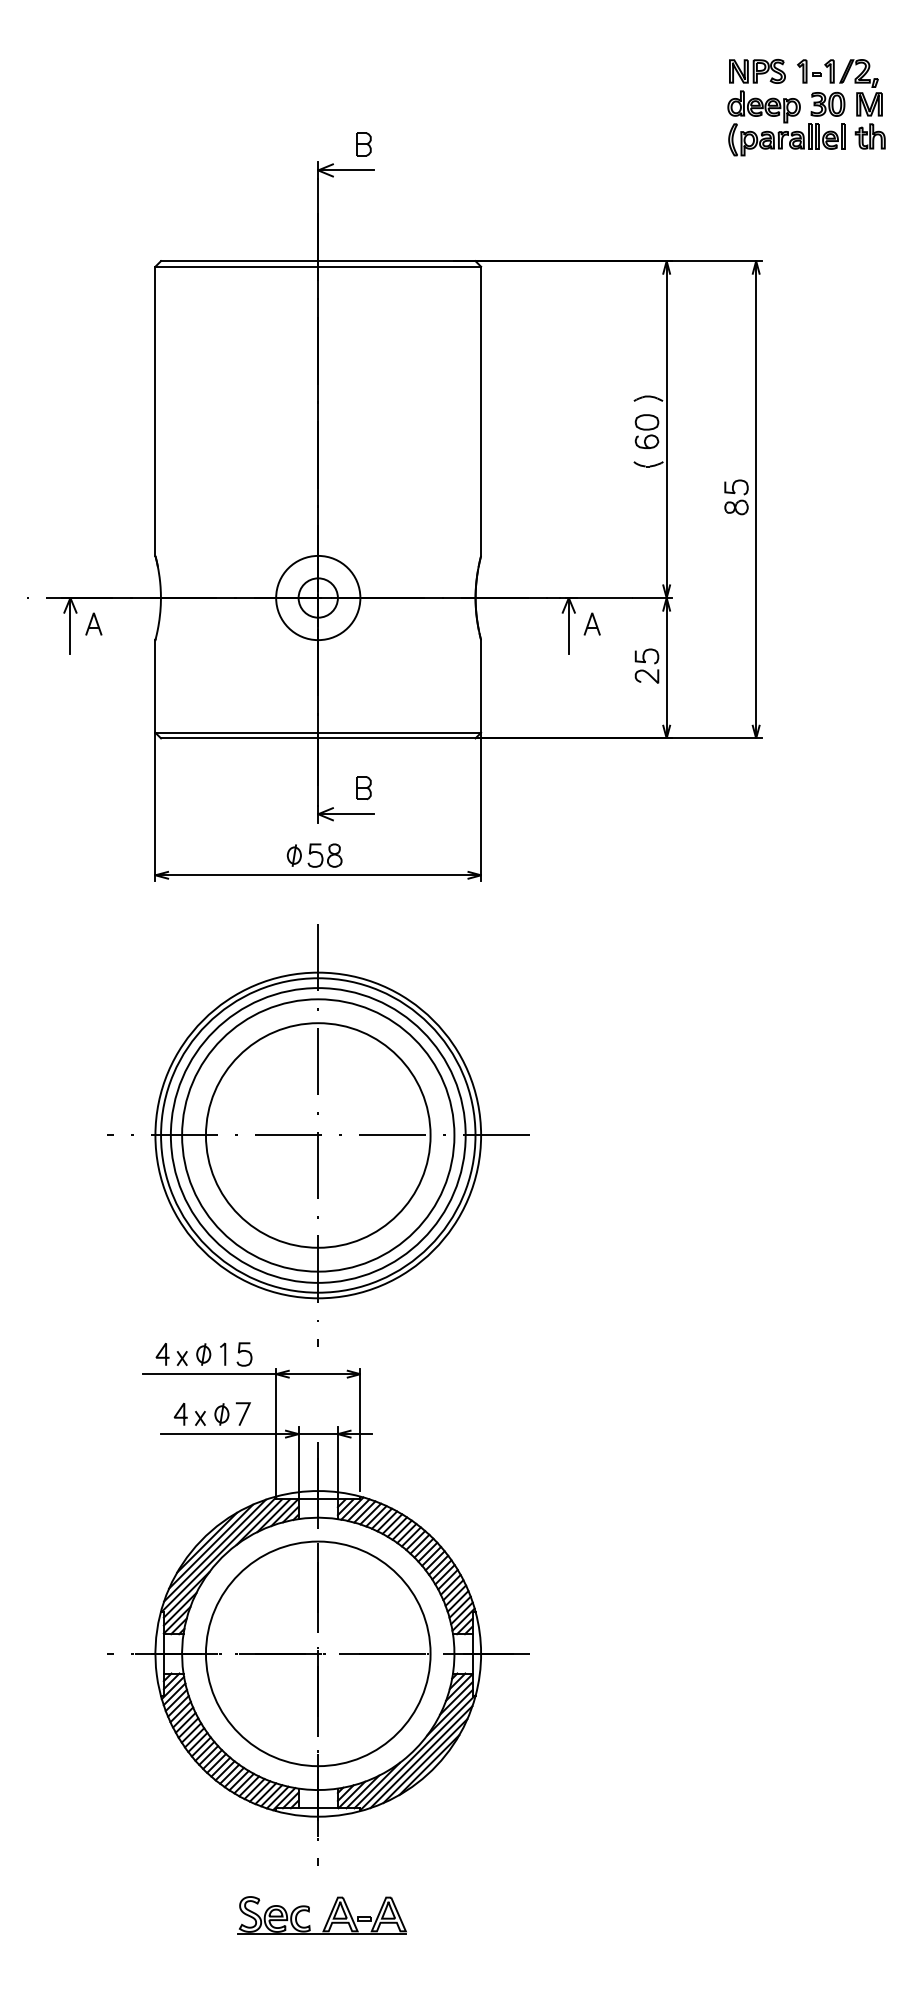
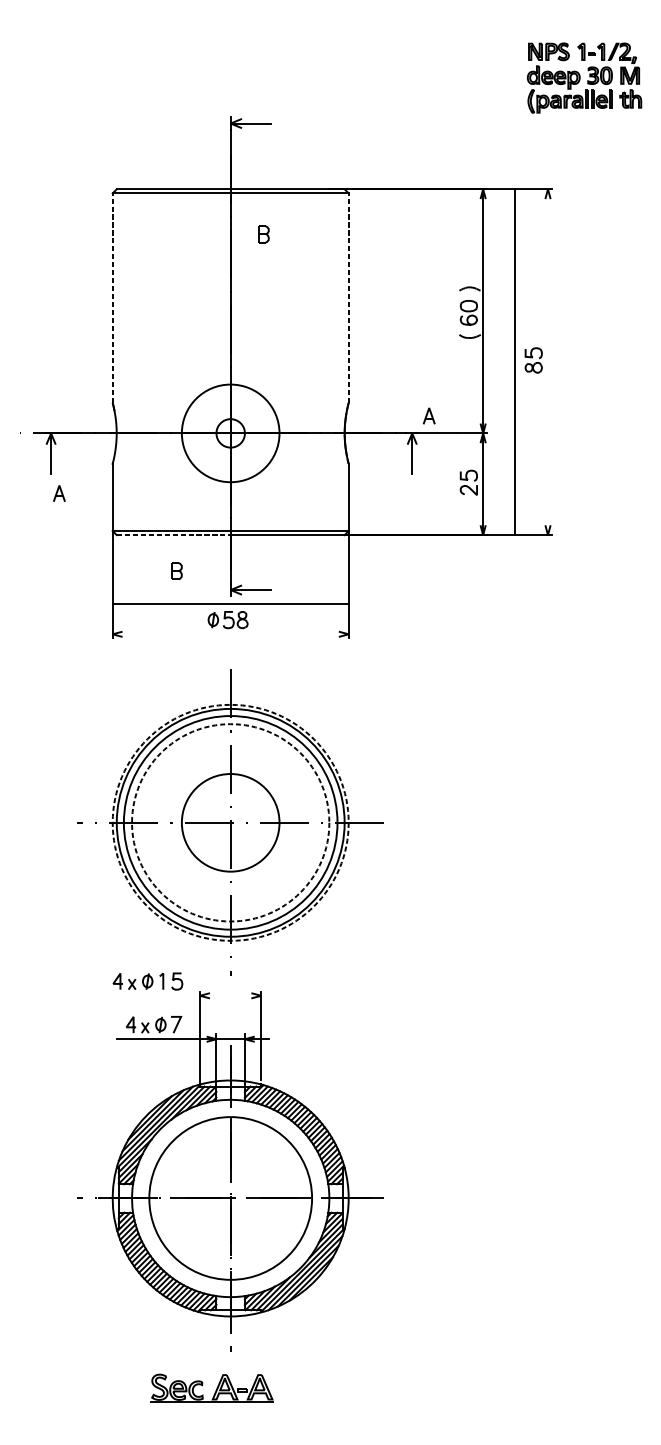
part: (363, 144) -> (263, 234), moved
line: (155, 411) -> (112, 298), solid -> dashed
line: (481, 411) -> (348, 298), solid -> dashed
line: (756, 499) -> (514, 362), moved
circle: (318, 597) -> (230, 433), size x1.6
part: (93, 623) -> (59, 493), moved
part: (591, 623) -> (428, 415), moved
line: (239, 738) -> (173, 535), solid -> dashed
part: (363, 788) -> (176, 571), moved
line: (318, 875) -> (230, 604), moved
circle: (317, 1135) -> (230, 822), size x0.6
circle: (318, 1135) -> (230, 822), solid -> dashed
circle: (318, 1135) -> (230, 822), solid -> dashed
line: (251, 1374) -> (182, 996), removed
part: (328, 1916) -> (216, 1388), moved

